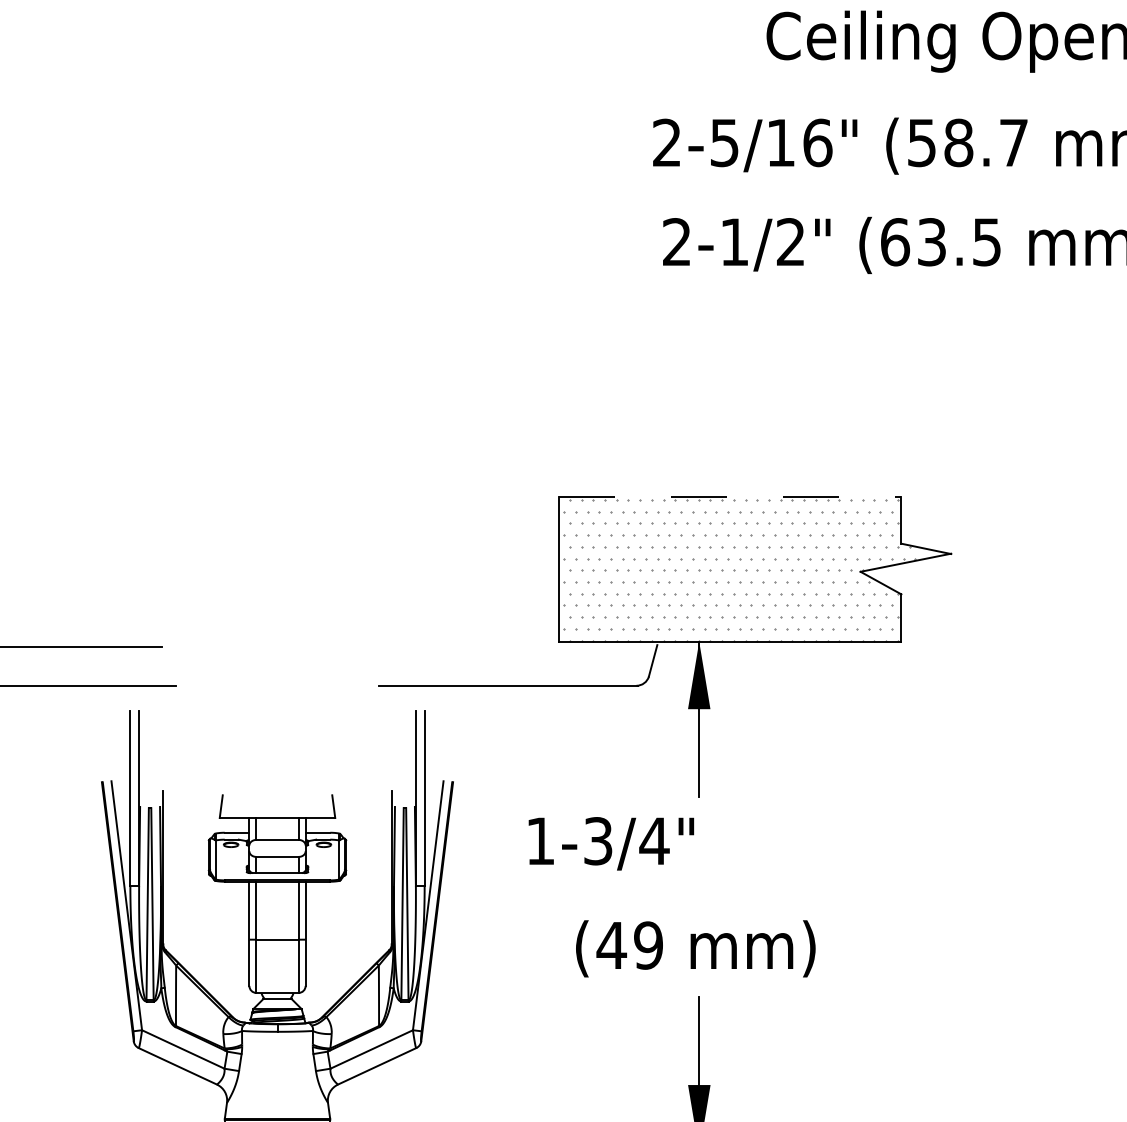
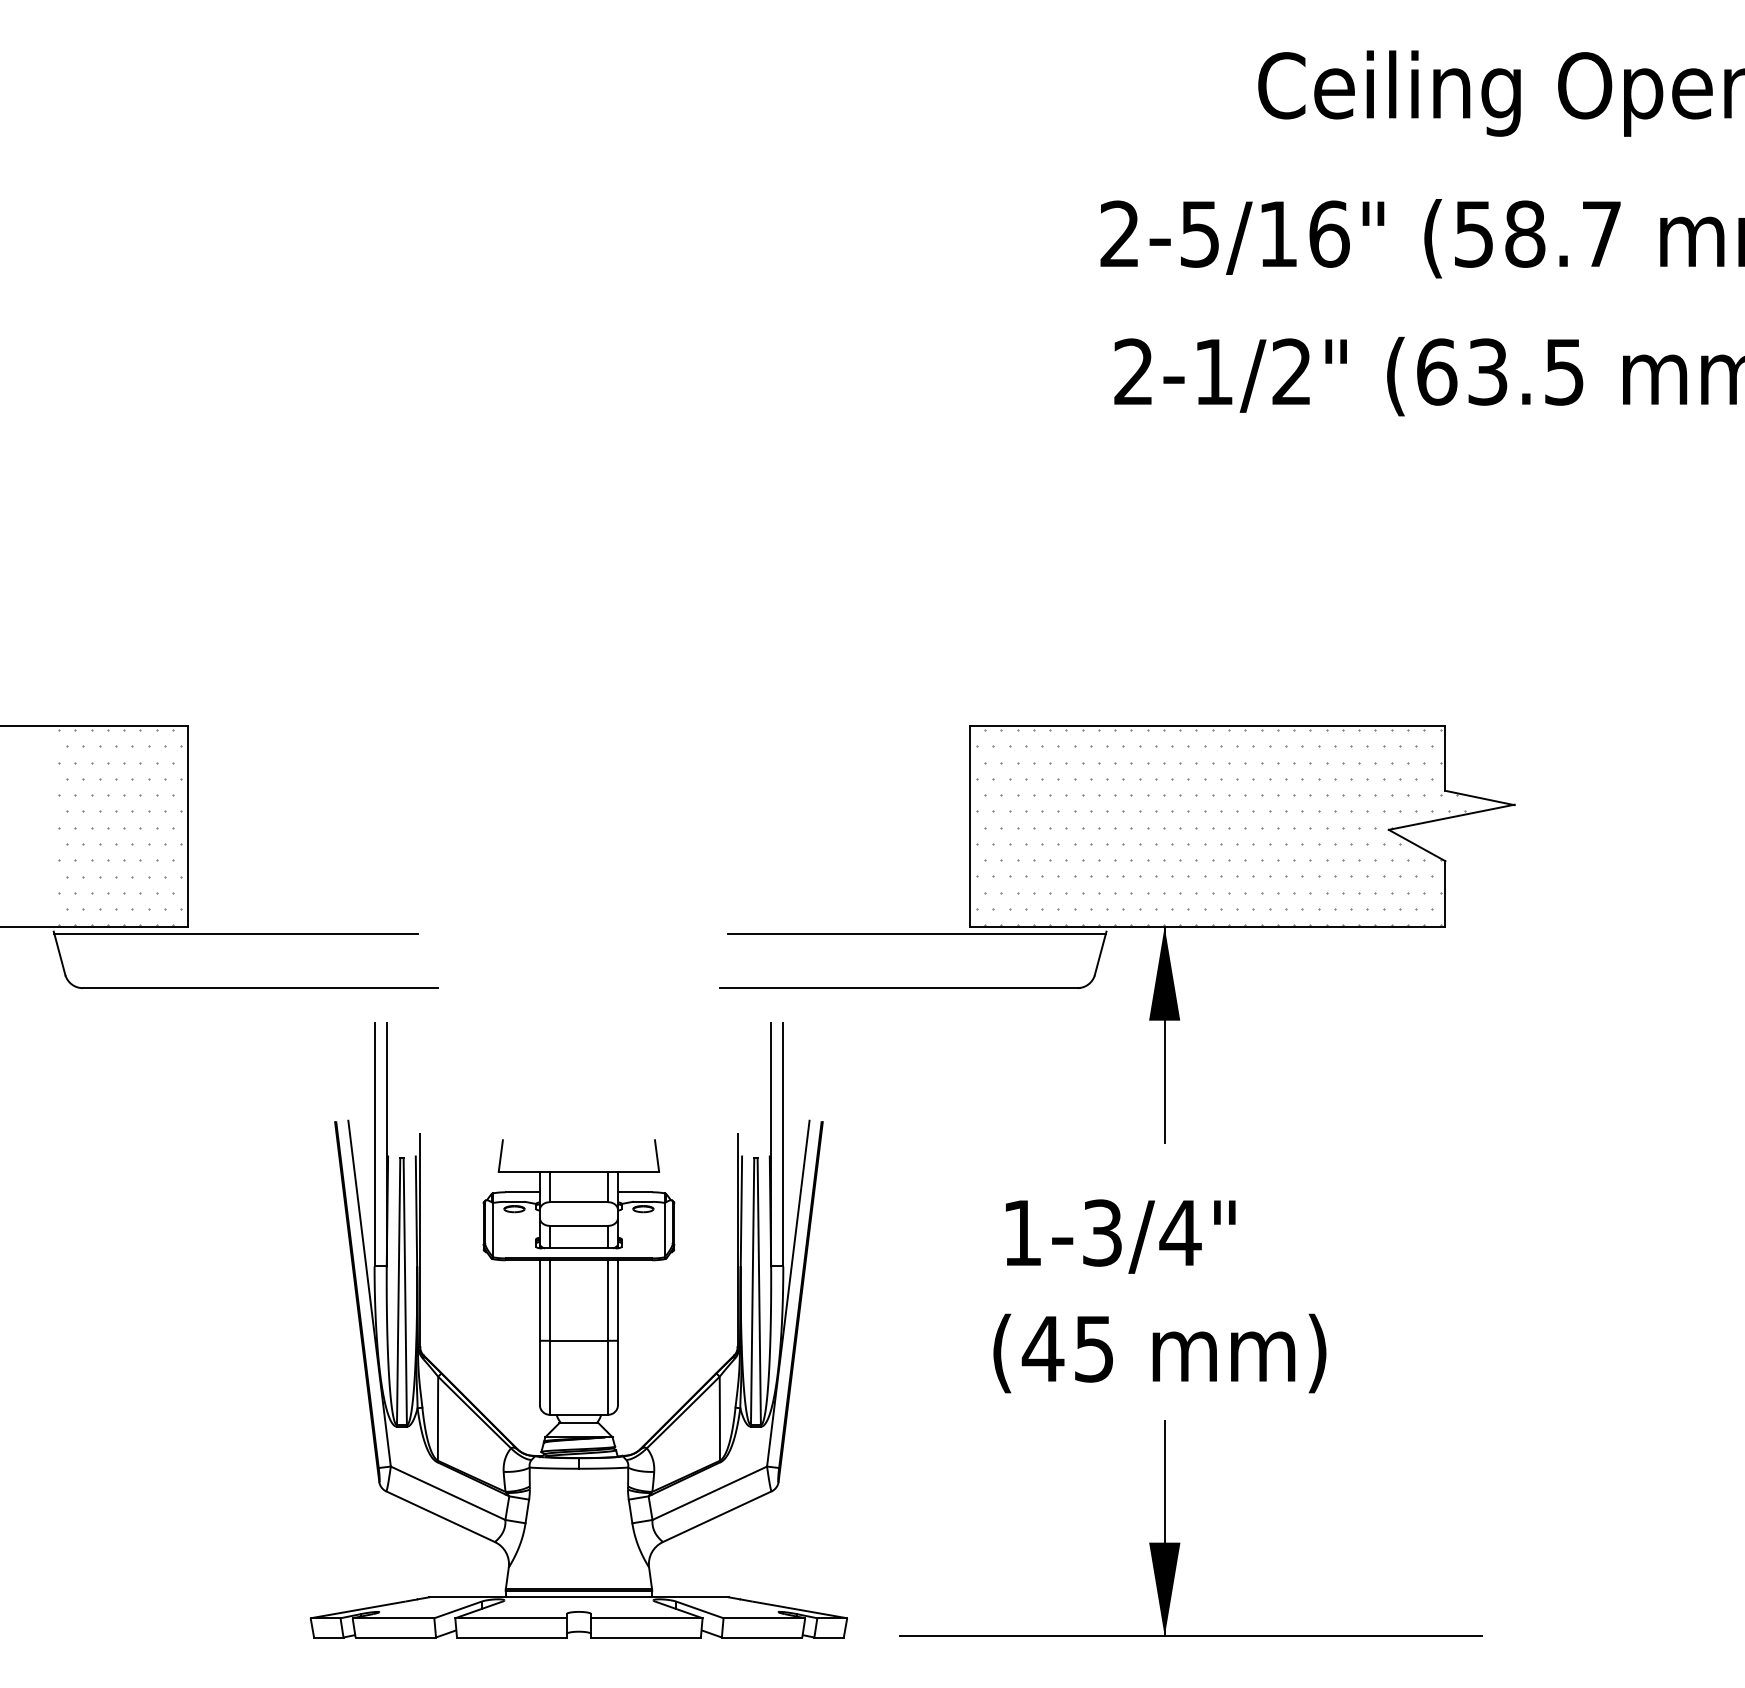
line: (730, 496) -> (1207, 725), dashed -> solid
line: (520, 647) -> (916, 934), added
text: (611, 843) -> (1120, 1236), moved
text: (648, 945) -> (1094, 1348), (49 -> (45

